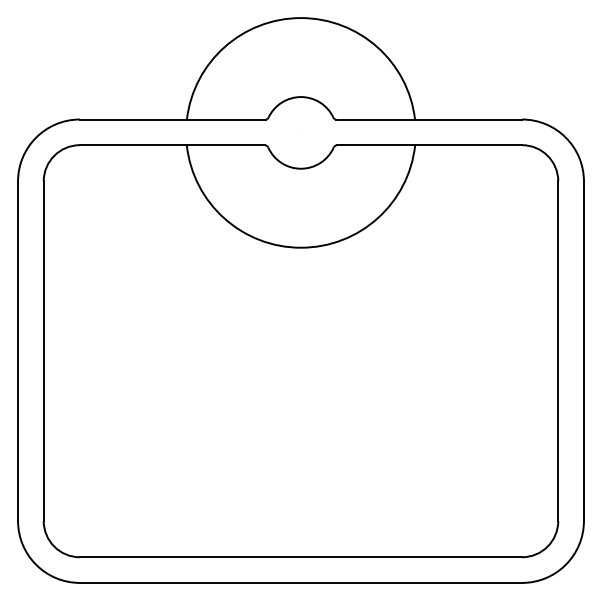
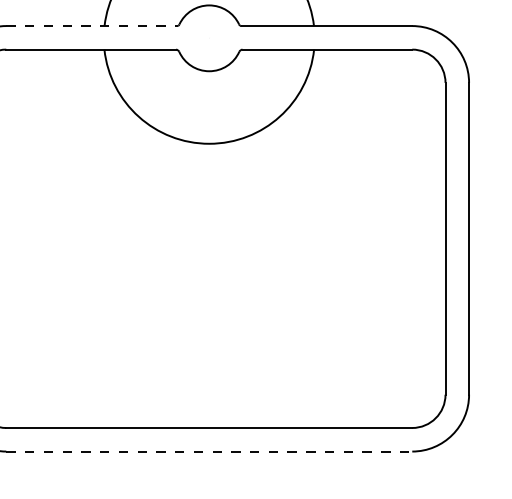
line: (172, 119) -> (91, 26), solid -> dashed
line: (301, 582) -> (209, 451), solid -> dashed

